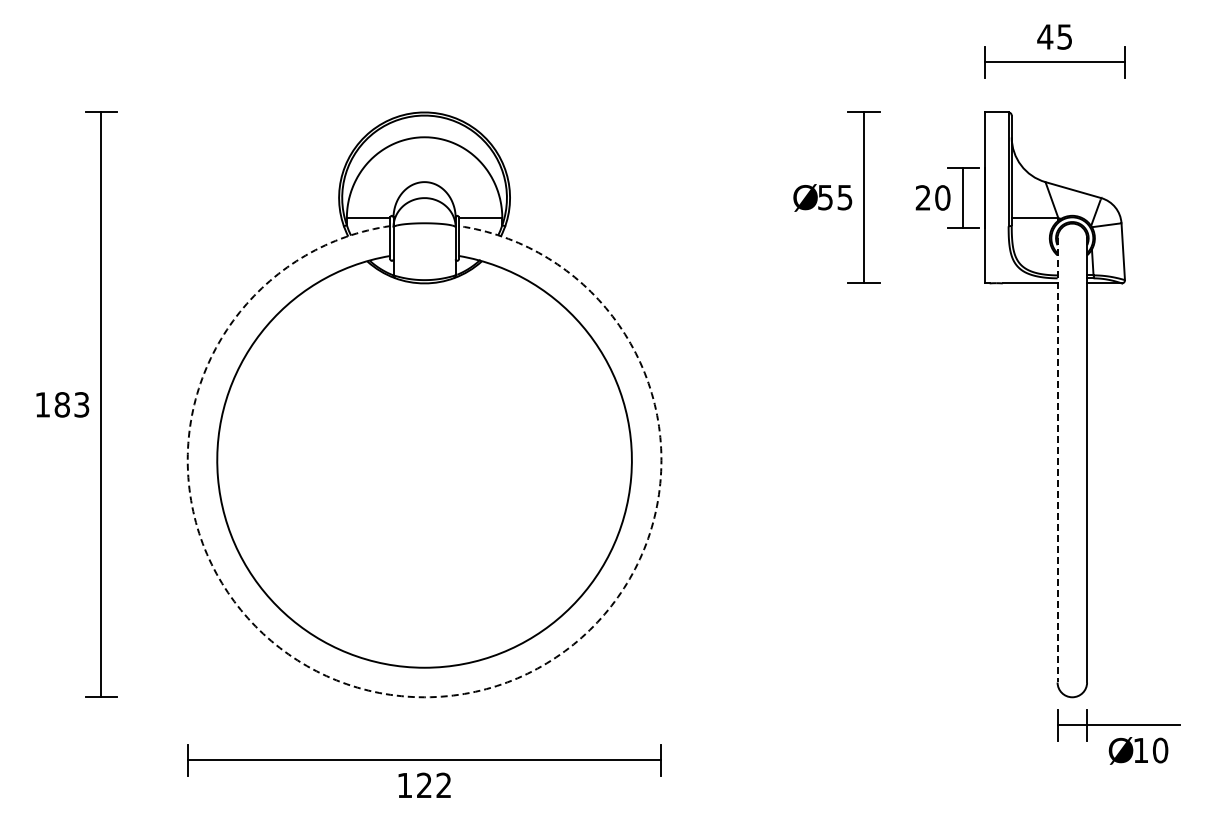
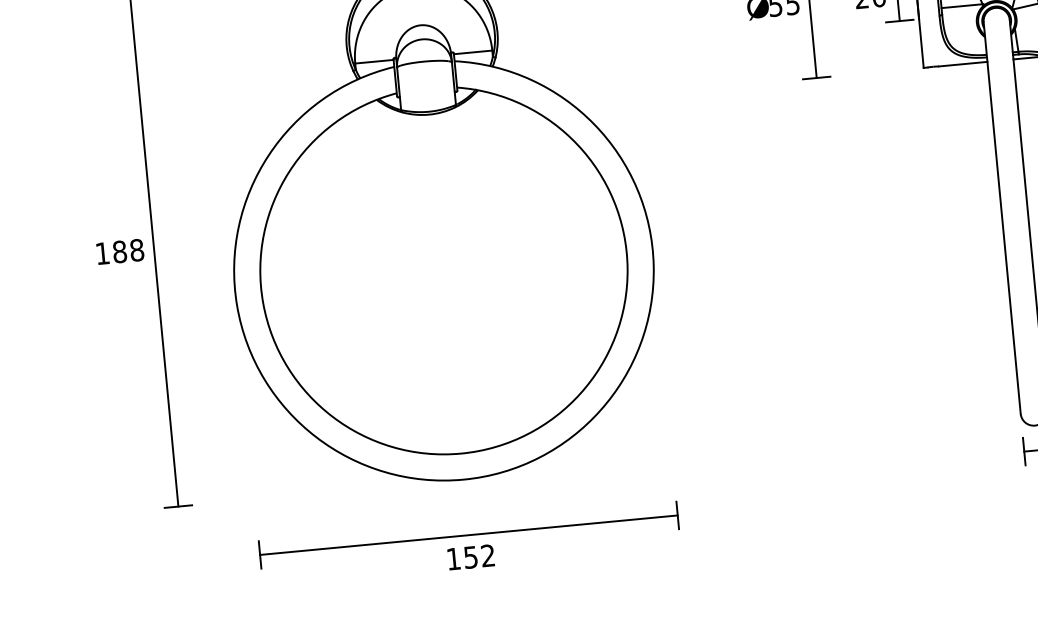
text: (81, 404) -> (136, 250), 183 -> 188
line: (1057, 460) -> (1002, 218), dashed -> solid
arc: (424, 697) -> (463, 479), dashed -> solid
text: (424, 785) -> (470, 557), 122 -> 152

